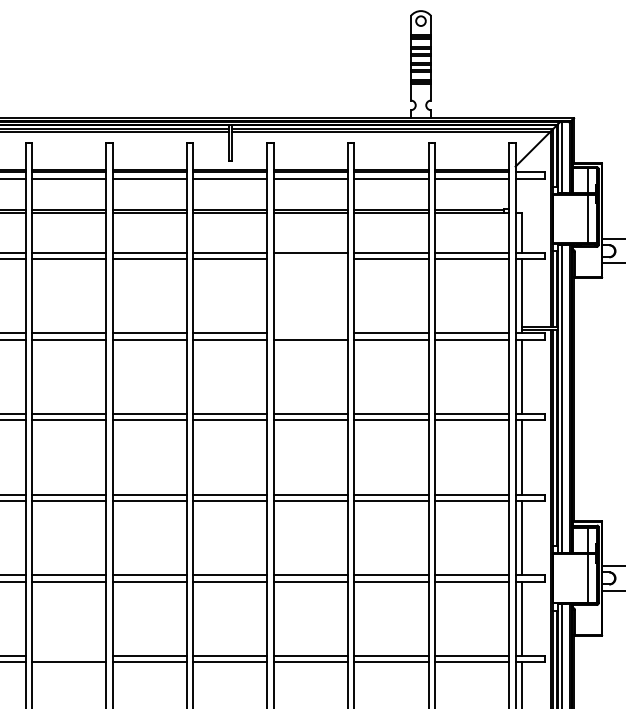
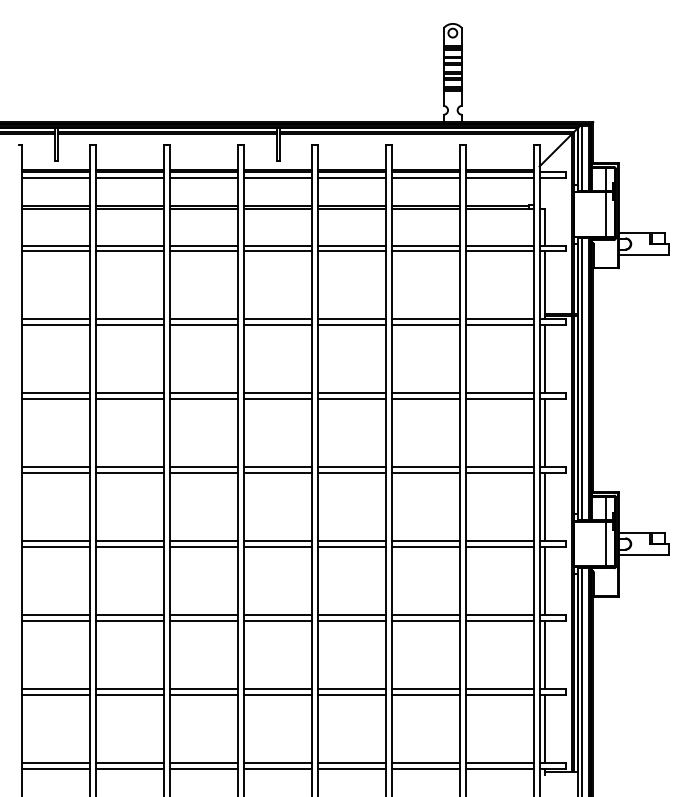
line: (310, 259) -> (351, 251), added
line: (310, 333) -> (351, 319), added
line: (69, 655) -> (130, 614), added

